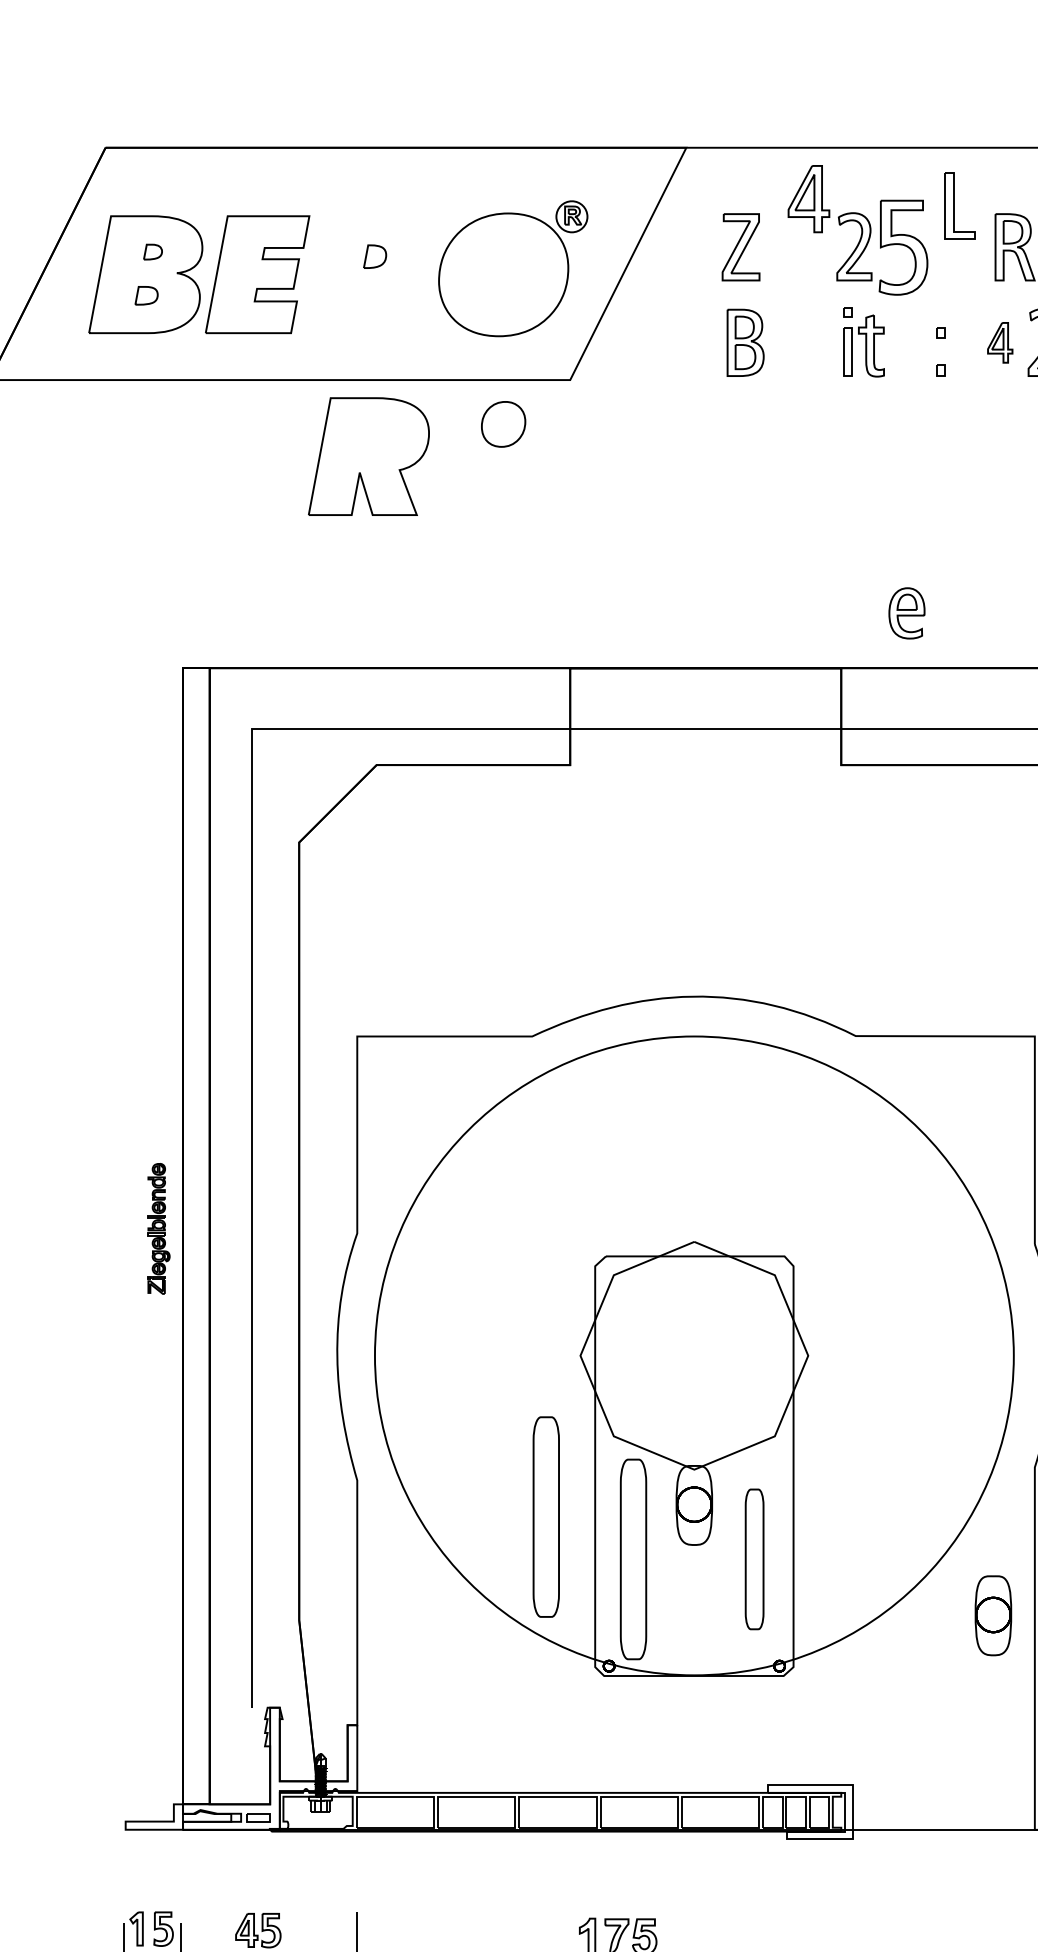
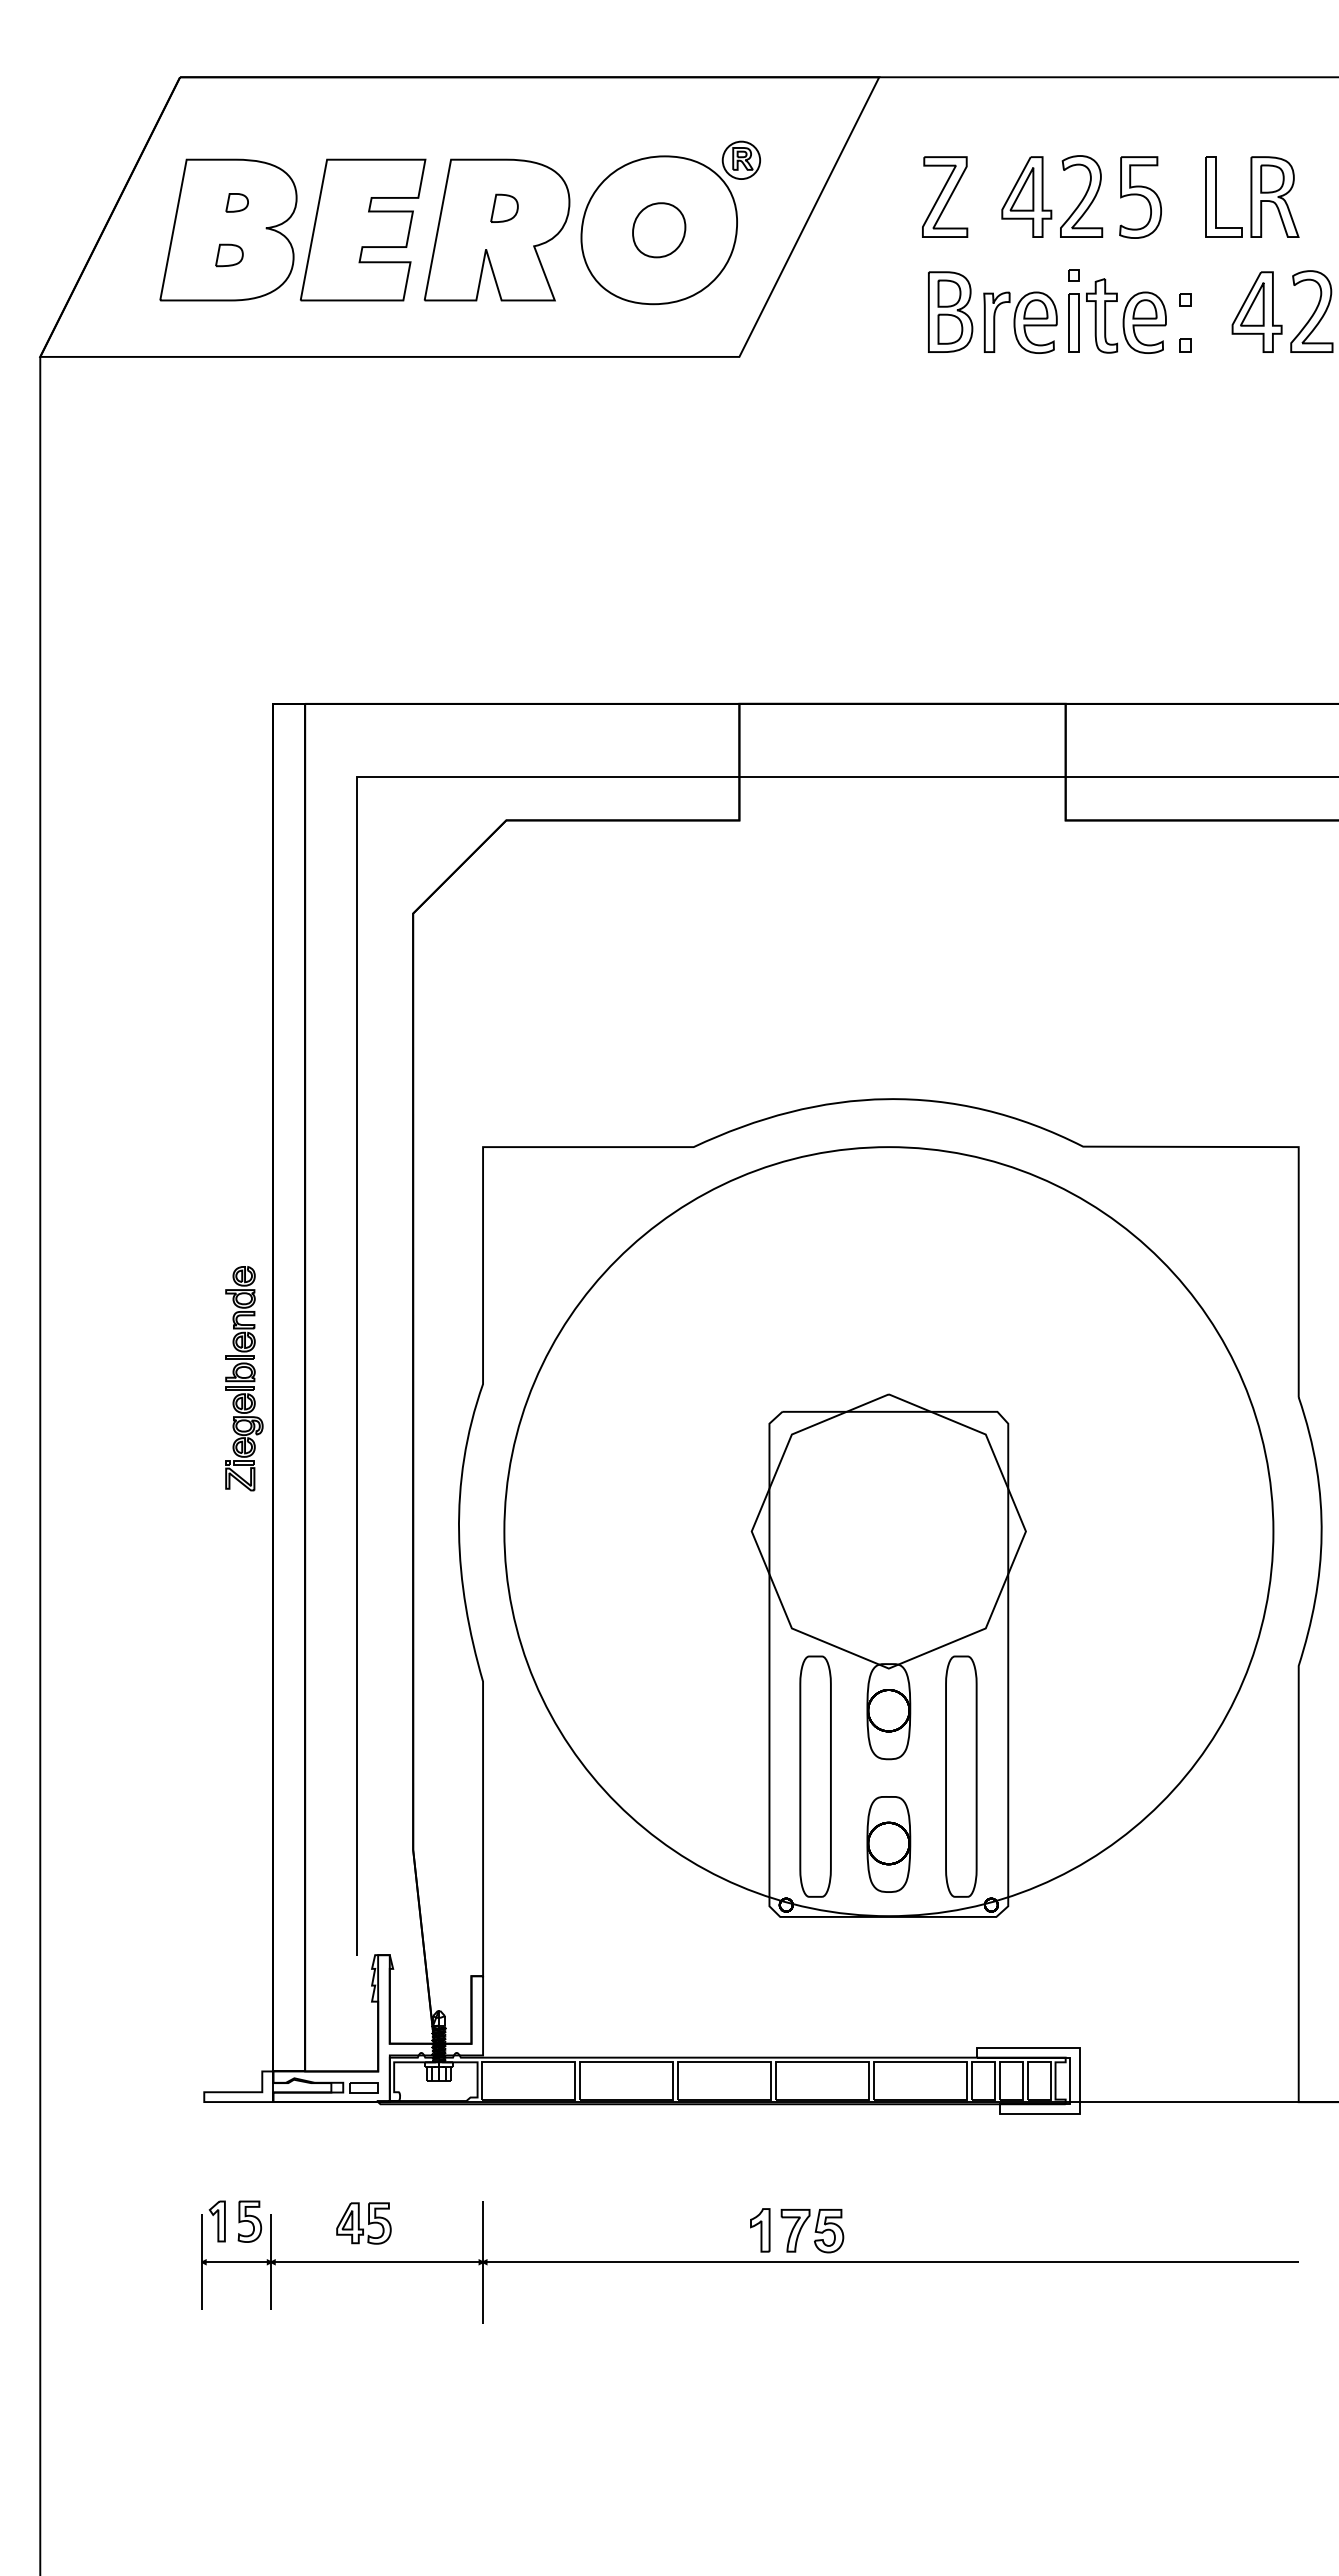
part: (808, 198) -> (1026, 196), moved
part: (954, 205) -> (1216, 196), moved
part: (903, 247) -> (1140, 197), size x0.71
part: (999, 342) -> (1256, 311), size x1.67
part: (803, 351) -> (1020, 322), added
part: (503, 424) -> (659, 230), moved
part: (368, 456) -> (496, 229), moved
part: (906, 613) -> (1144, 322), moved
part: (159, 1228) -> (244, 1378), size x1.43
part: (546, 1516) -> (710, 1725), removed
part: (754, 1559) -> (961, 1776), size x1.43
part: (993, 1615) -> (888, 1844), moved

